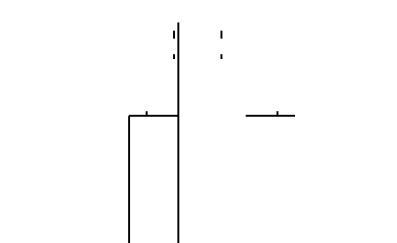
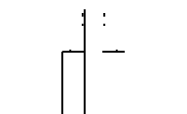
line: (270, 113) -> (113, 50), moved

